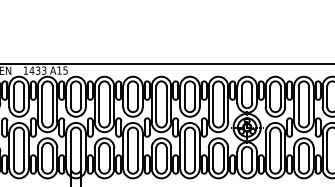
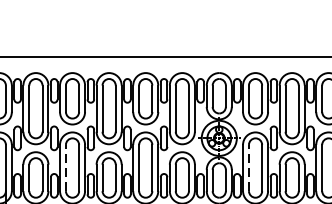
line: (127, 150) -> (65, 167), solid -> dashed
line: (270, 150) -> (249, 167), solid -> dashed

